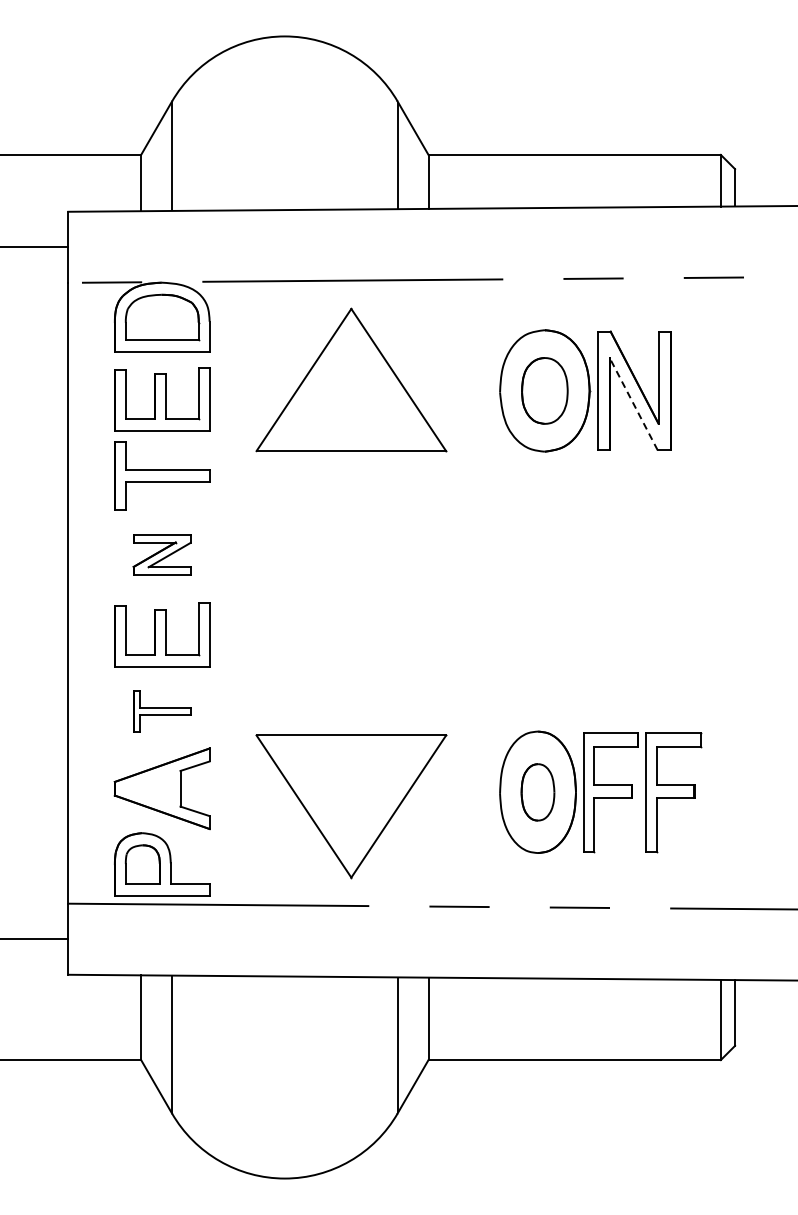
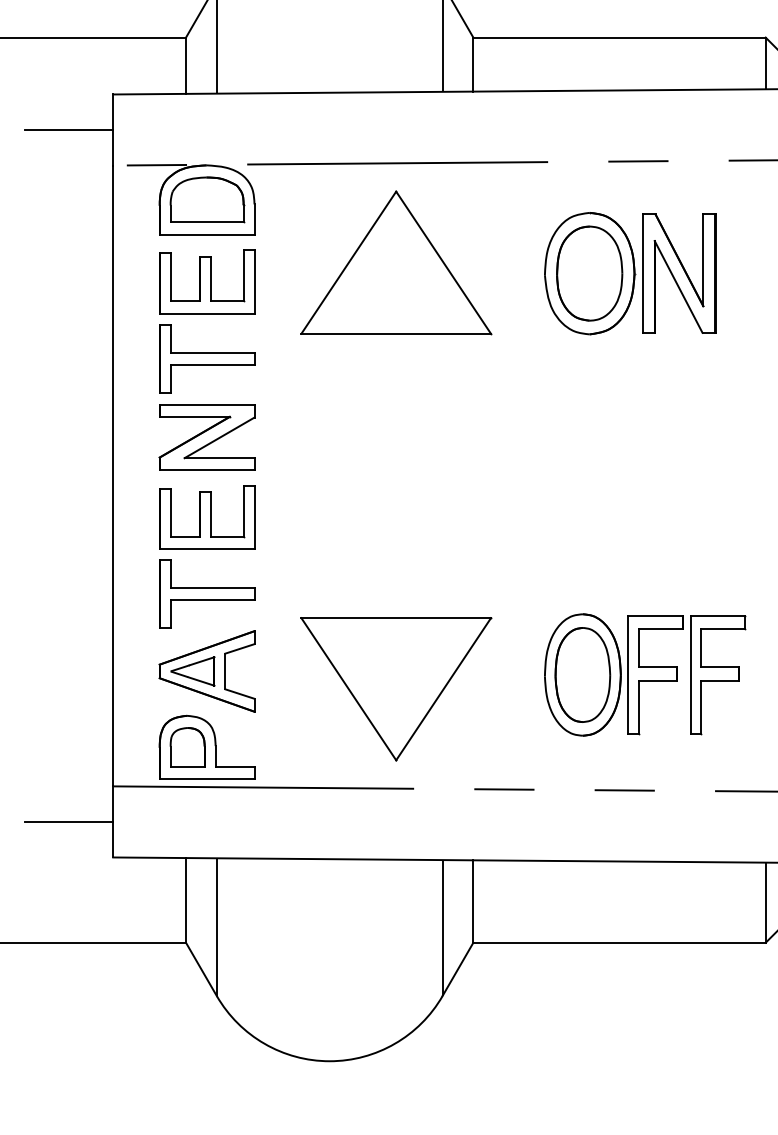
part: (544, 390) -> (589, 273), size x1.43
line: (633, 404) -> (678, 287), dashed -> solid
part: (161, 554) -> (206, 437), size x1.67
part: (162, 711) -> (207, 594), size x1.67
part: (147, 788) -> (192, 671), added
part: (537, 792) -> (582, 675), size x1.67

